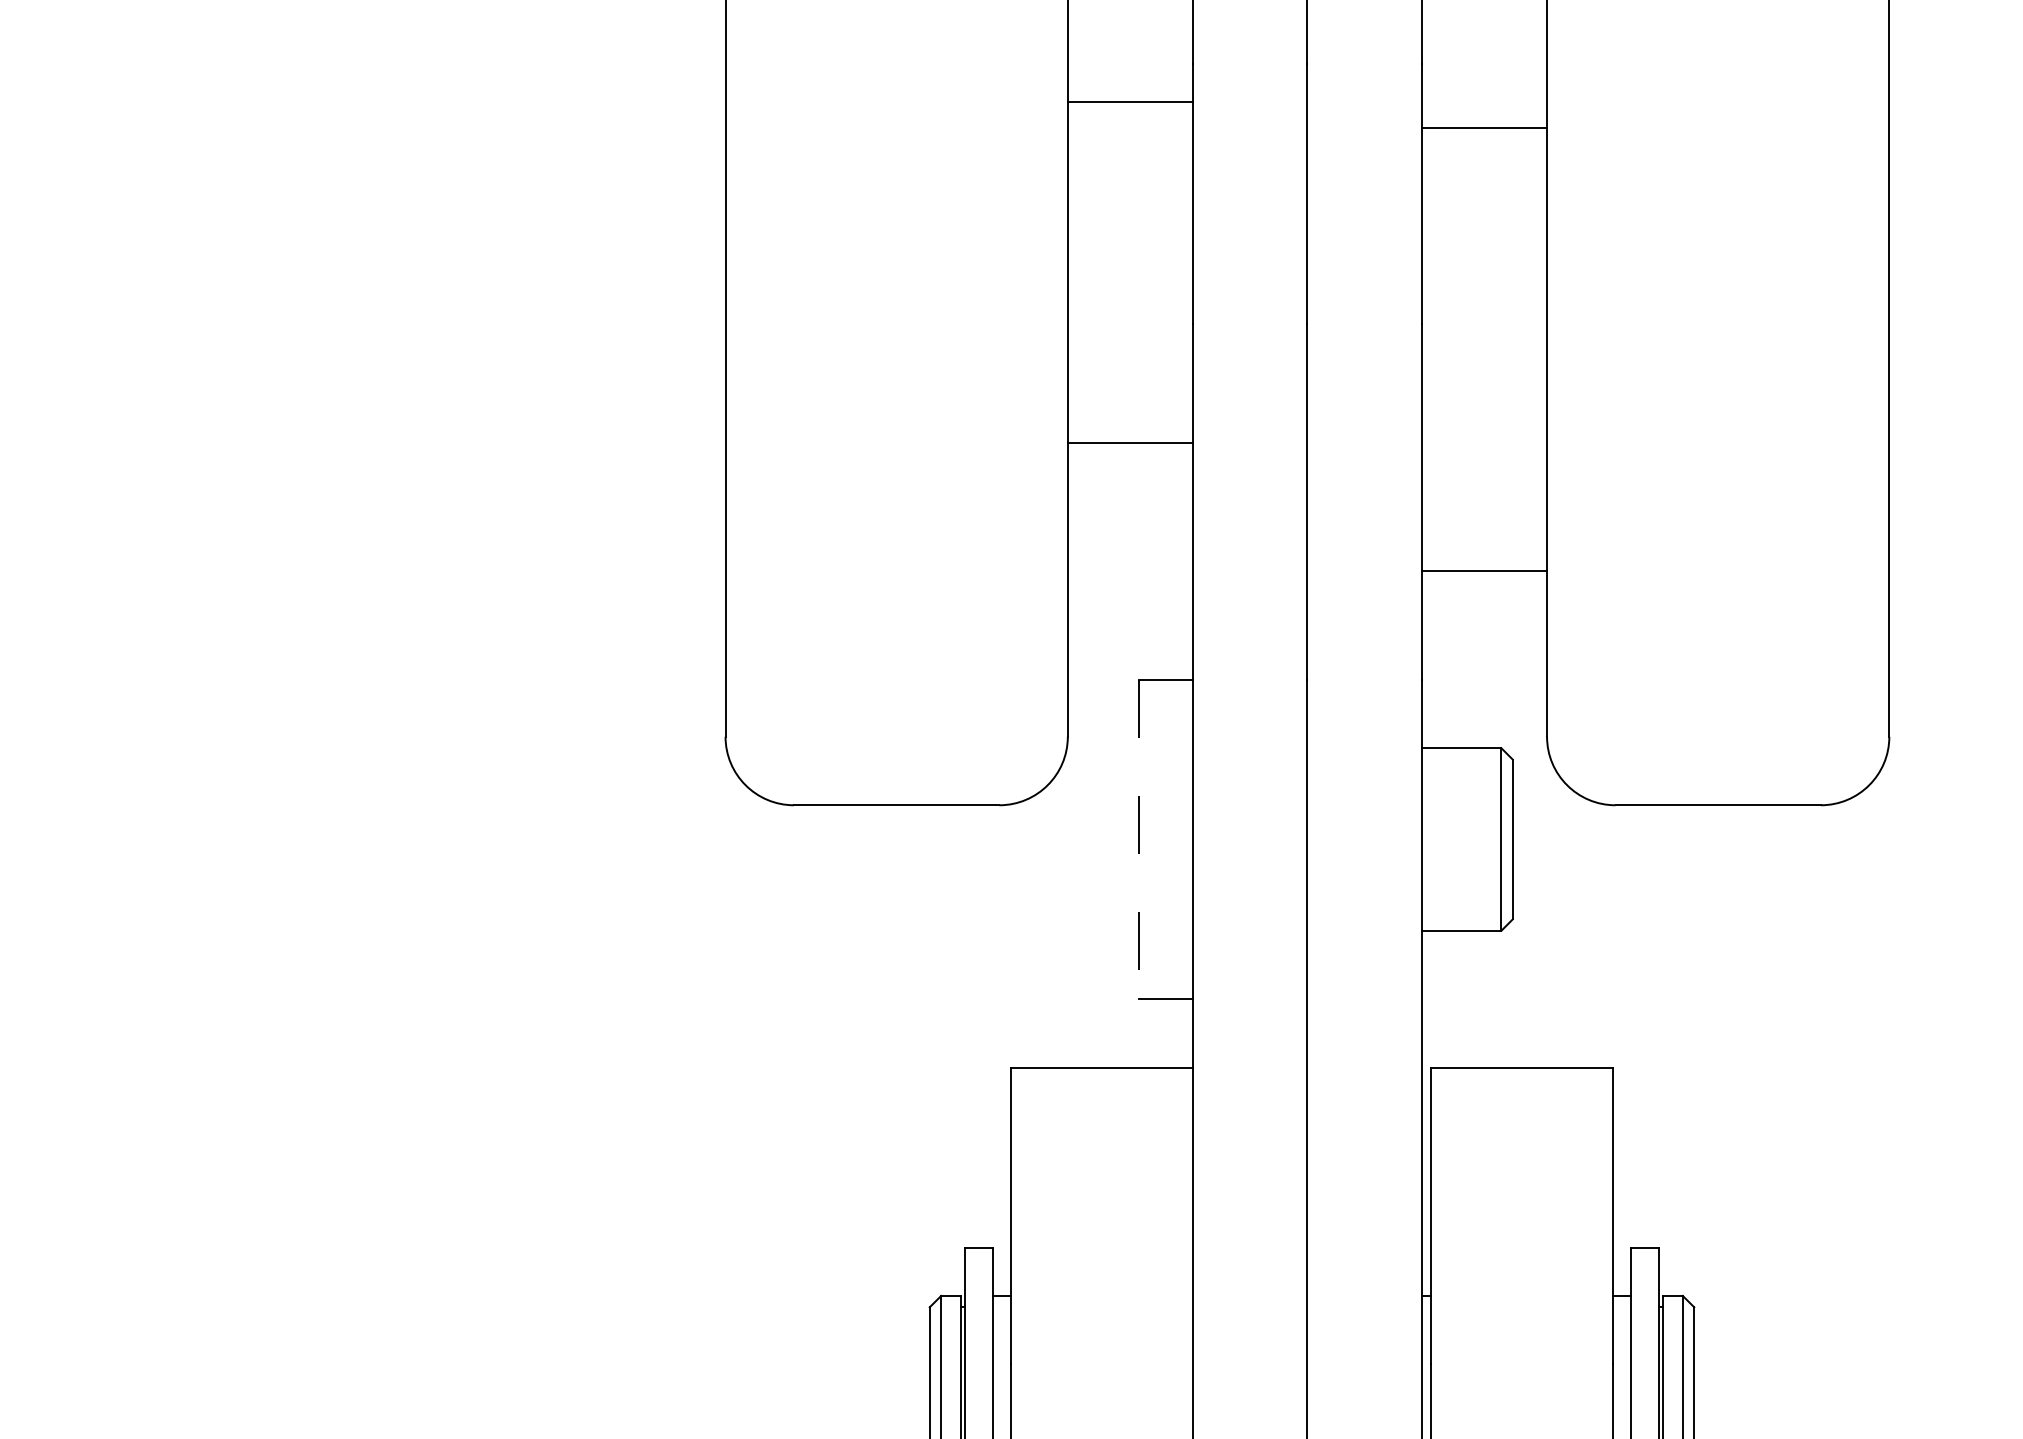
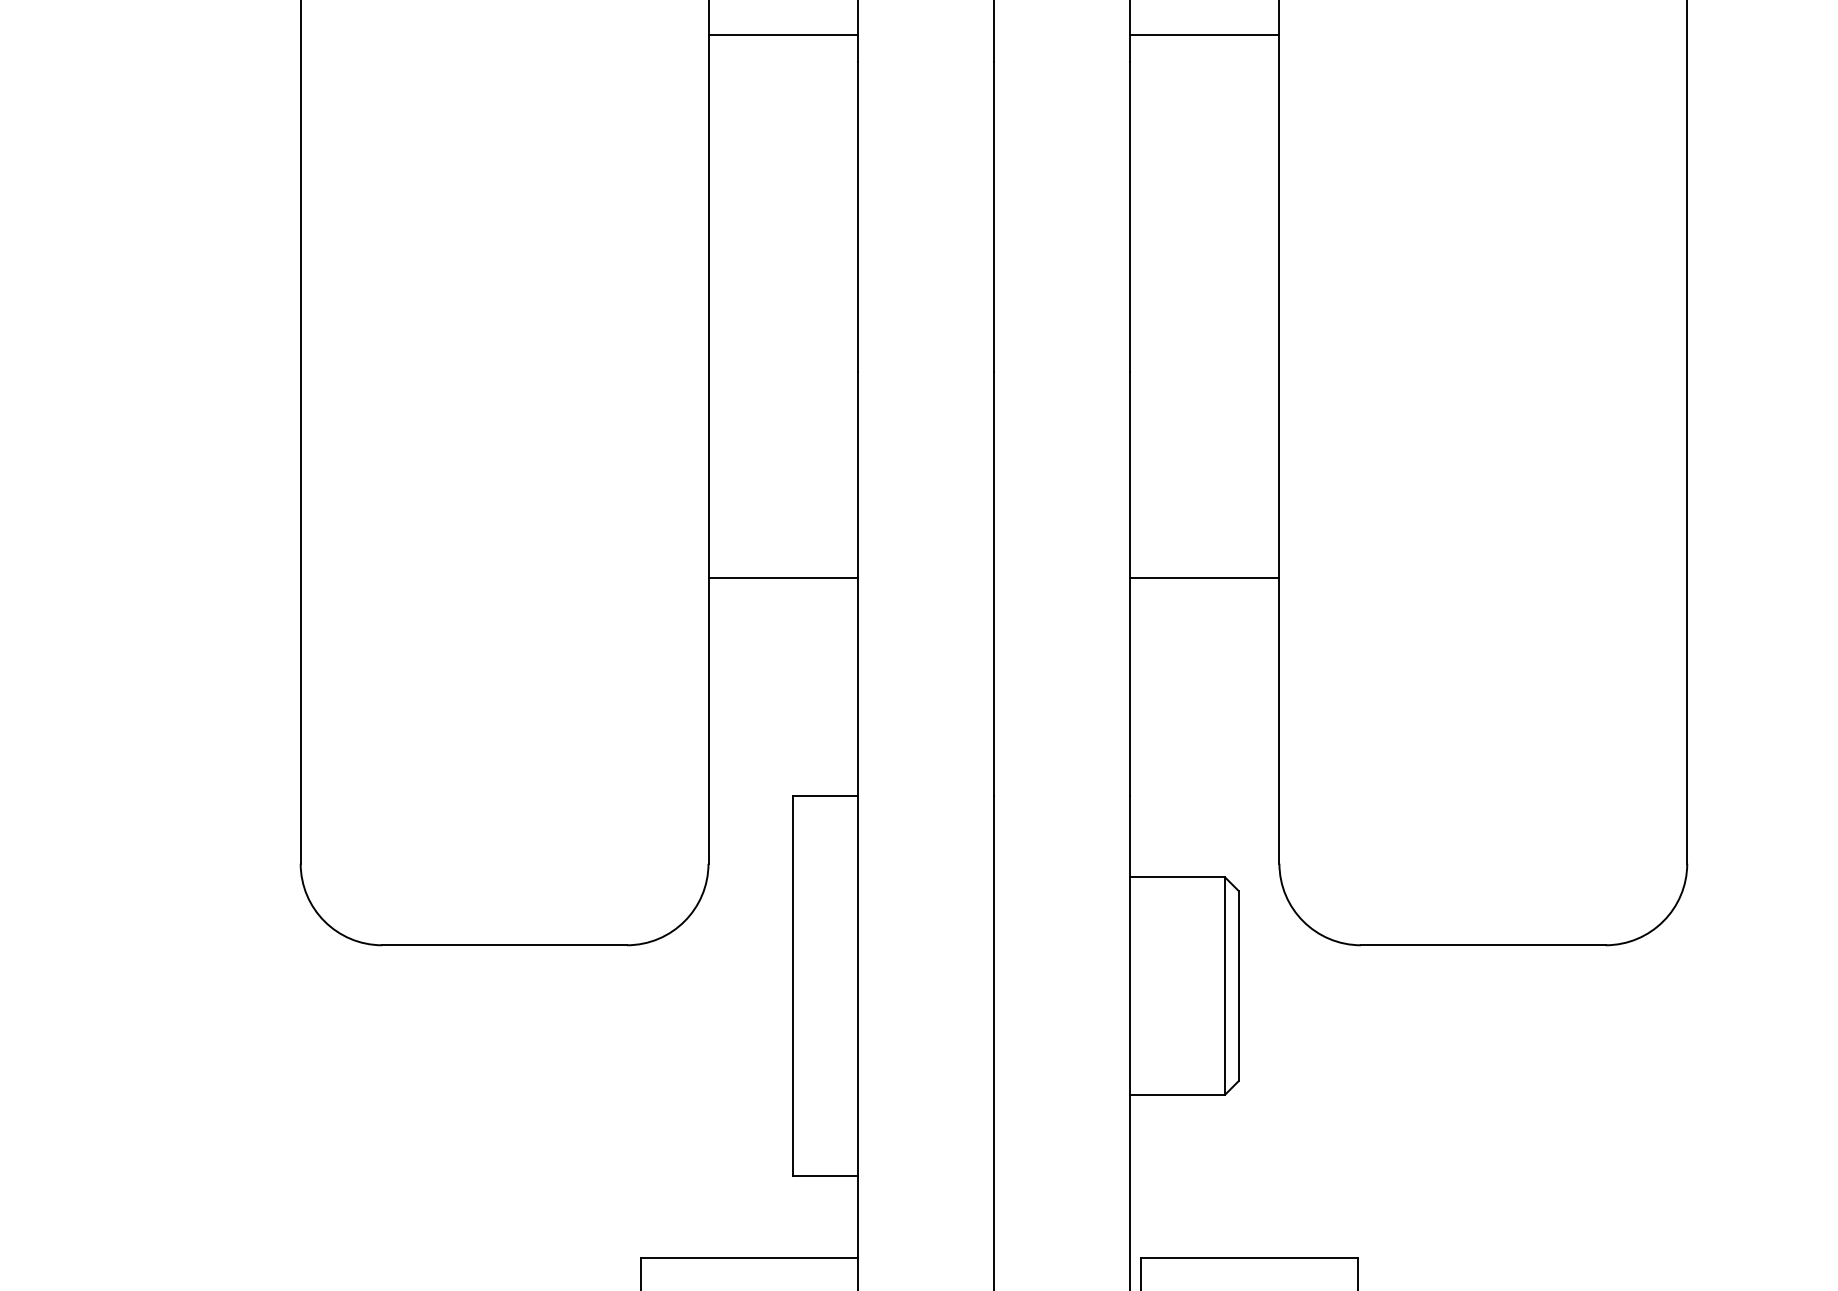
line: (1130, 101) -> (783, 34), moved
line: (1484, 127) -> (1204, 34), moved
line: (1130, 443) -> (783, 578), moved
line: (1484, 571) -> (1204, 578), moved
line: (1138, 839) -> (792, 986), dashed -> solid

